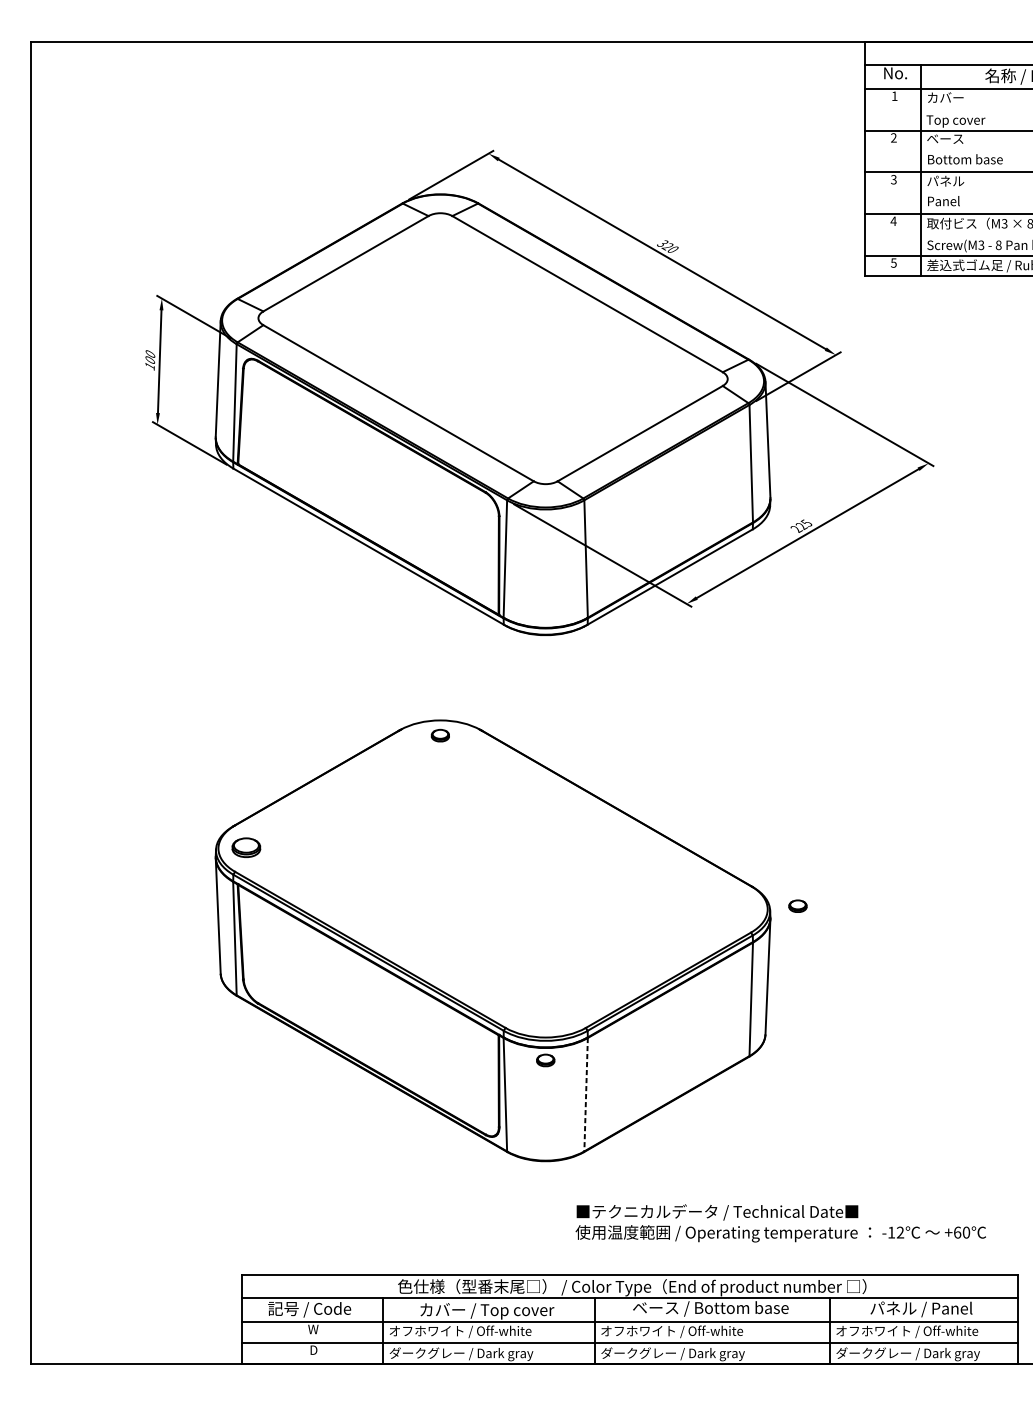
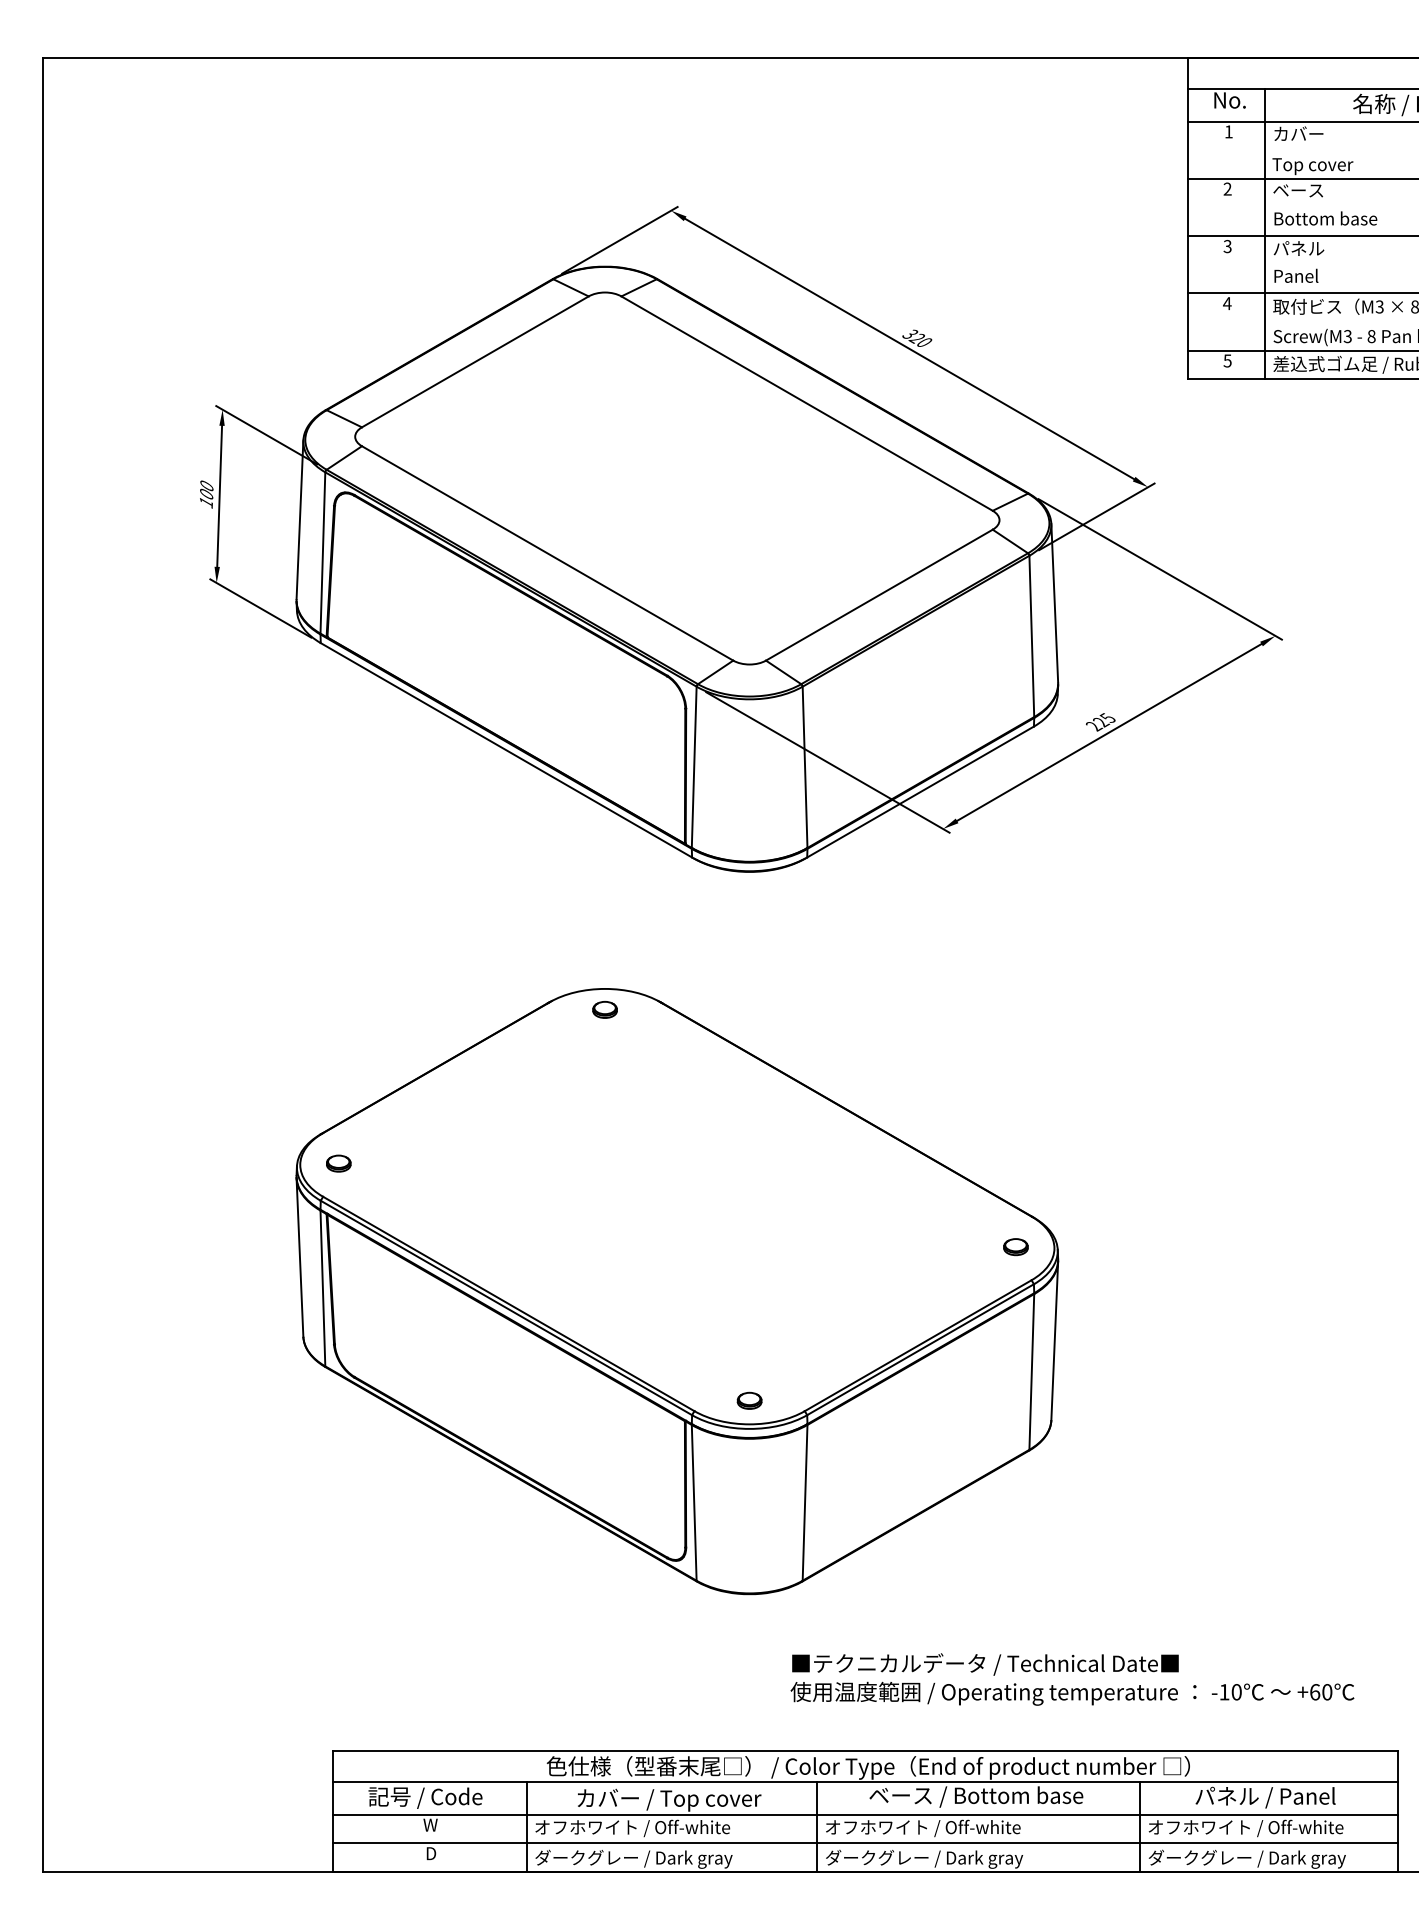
part: (246, 847) -> (338, 1163), size x0.62
part: (797, 906) -> (1015, 1247), moved
part: (545, 1060) -> (749, 1400), moved
line: (586, 1094) -> (805, 1502), dashed -> solid
text: (900, 1232) -> (1236, 1692), -12 -> -10

